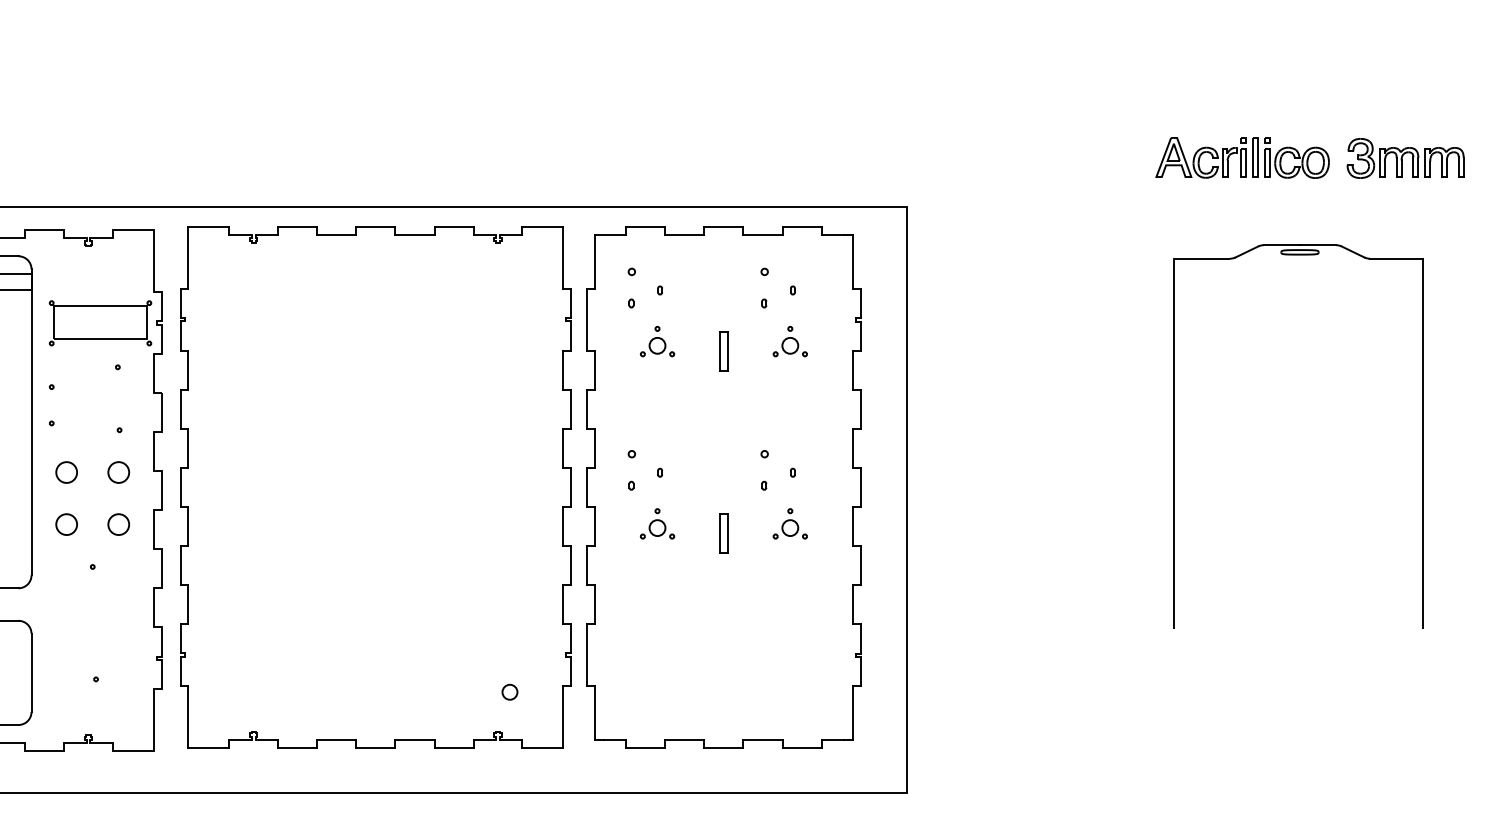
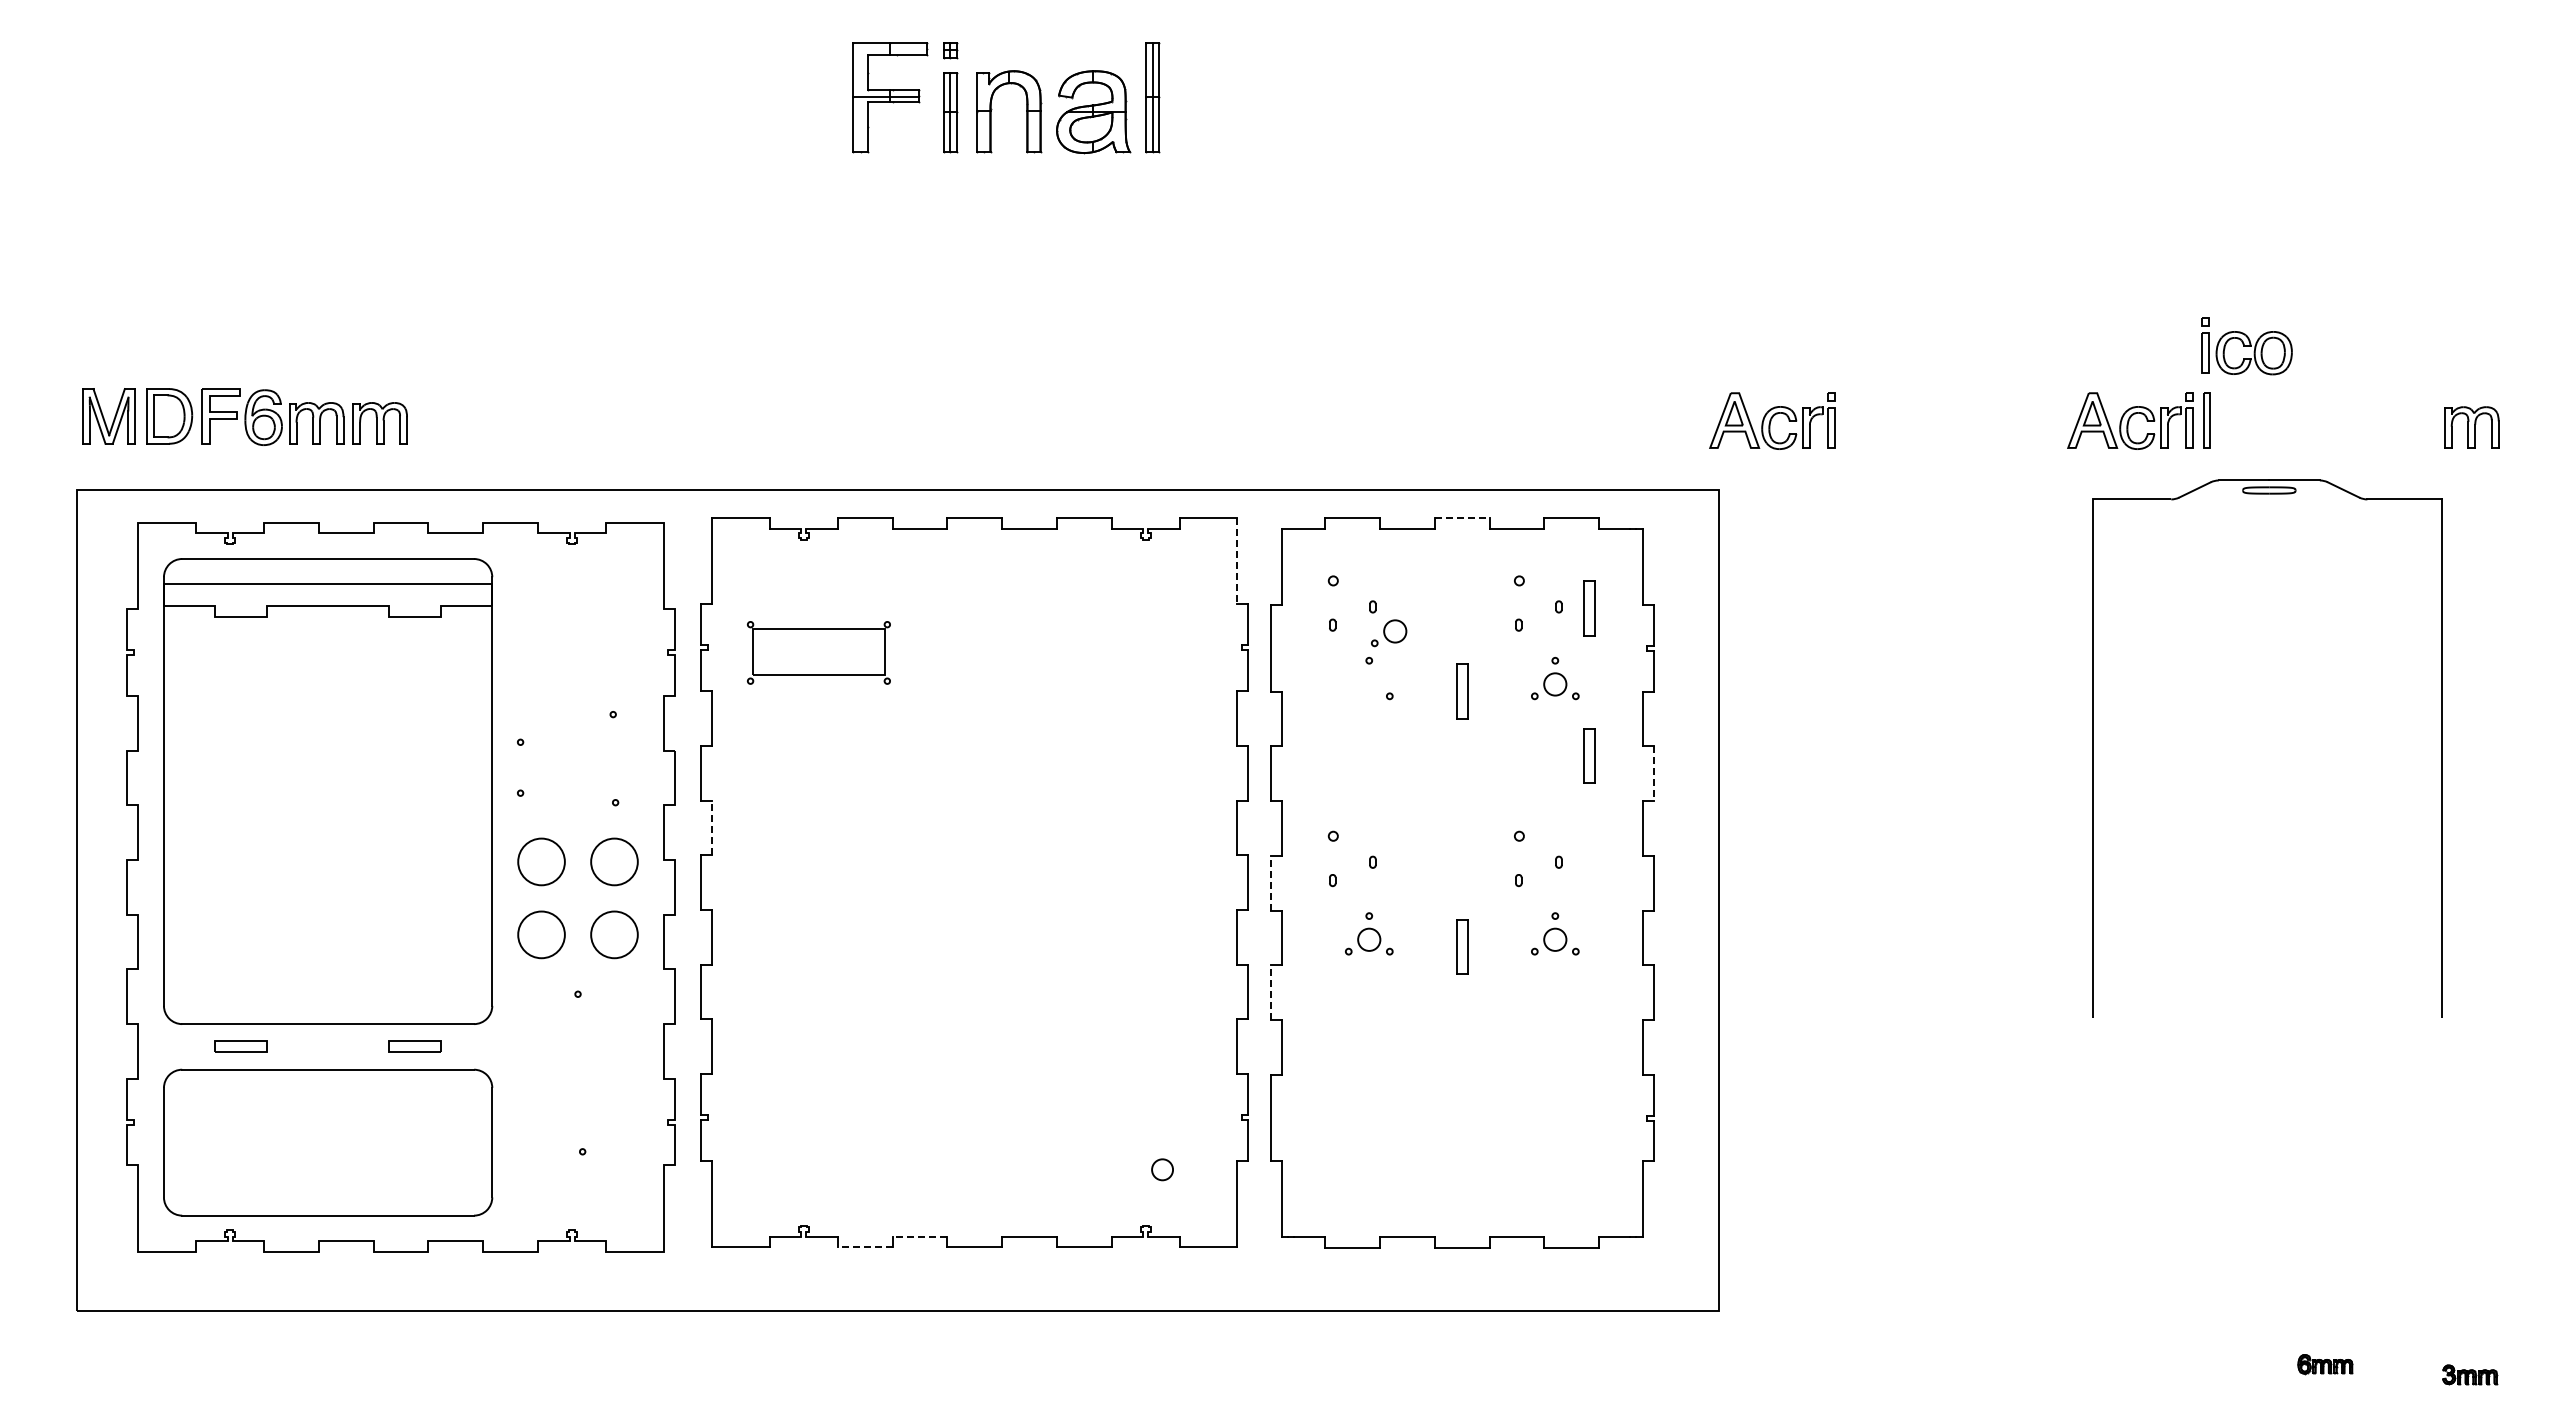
part: (945, 157) -> (1772, 420), added
part: (1296, 158) -> (2246, 346), moved
part: (1382, 158) -> (2385, 421), removed
line: (724, 227) -> (1462, 518), solid -> dashed
line: (563, 258) -> (1237, 561), solid -> dashed
part: (814, 291) -> (1589, 608), added
part: (100, 323) -> (818, 652), moved
part: (653, 347) -> (1389, 633), moved
part: (814, 396) -> (1589, 755), added
line: (860, 410) -> (1653, 774), solid -> dashed
part: (1174, 436) -> (2093, 748), moved
line: (188, 447) -> (712, 827), solid -> dashed
part: (66, 472) -> (541, 861), size x1.6
part: (118, 472) -> (614, 861), size x1.6
line: (587, 487) -> (1270, 882), solid -> dashed
part: (66, 524) -> (541, 934), size x1.6
part: (118, 524) -> (614, 934), size x1.6
line: (587, 565) -> (1270, 992), solid -> dashed
line: (336, 739) -> (919, 1236), solid -> dashed
line: (297, 747) -> (864, 1247), solid -> dashed

